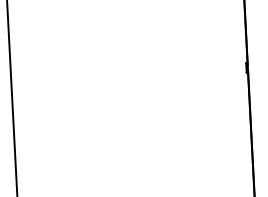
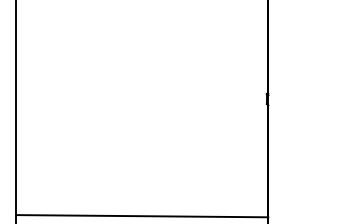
line: (135, 184) -> (142, 216), added

